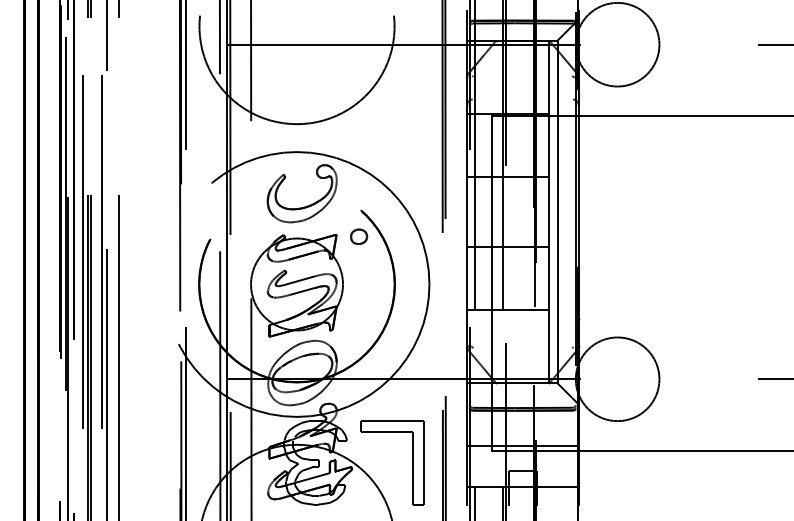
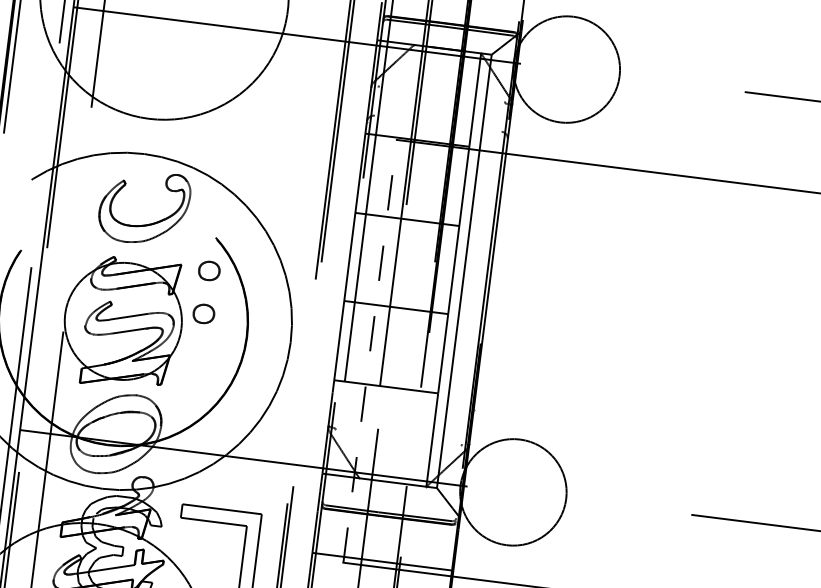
part: (359, 270) -> (204, 313), added
line: (492, 283) -> (370, 351), solid -> dashed

